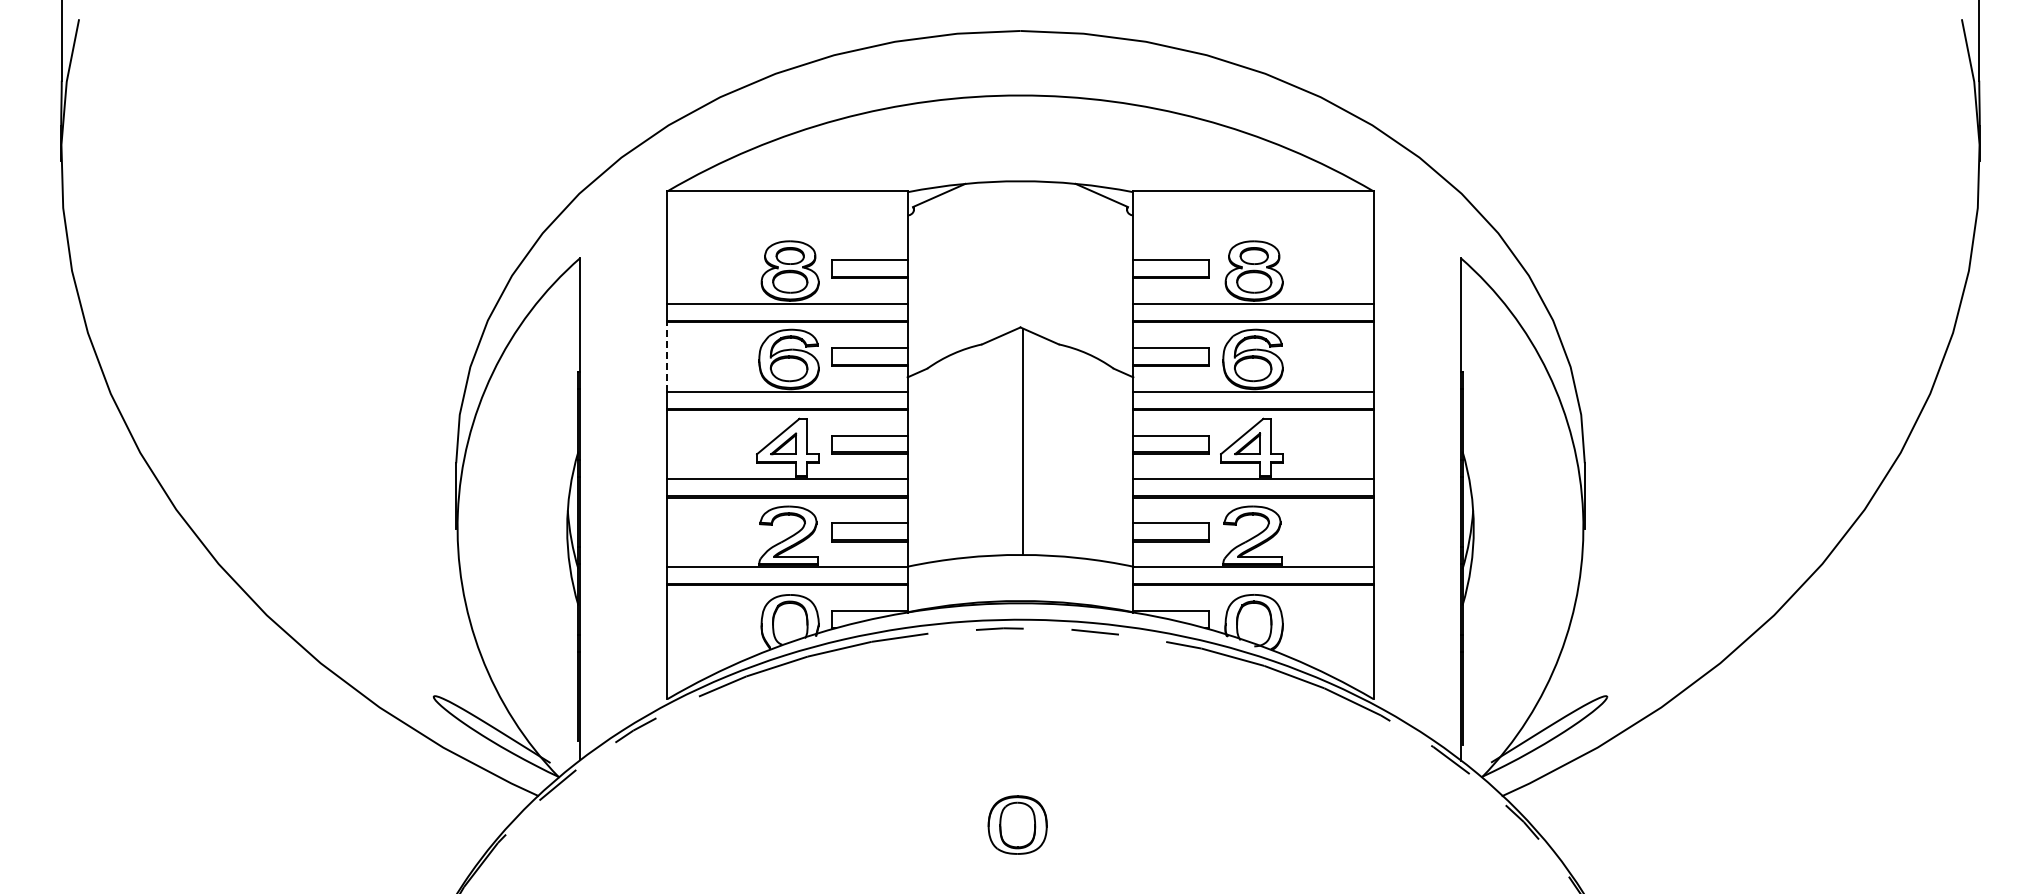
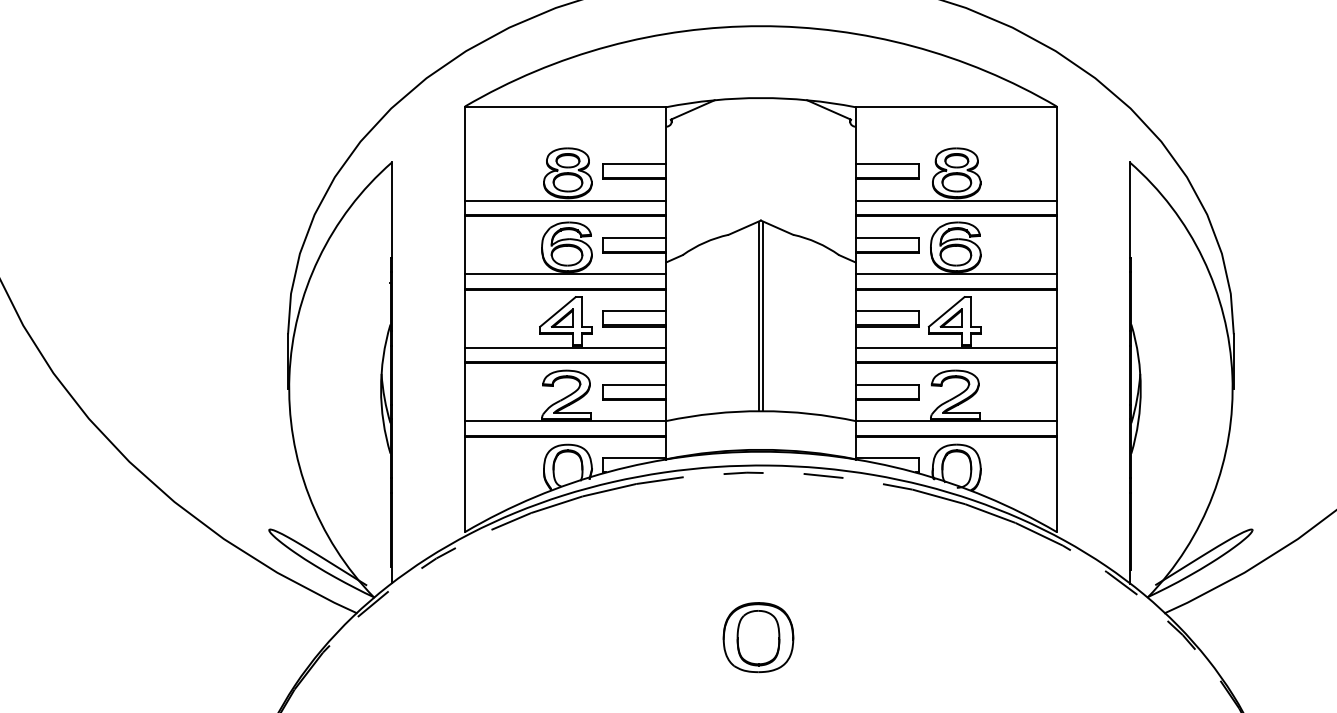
line: (667, 356) -> (465, 244), dashed -> solid
line: (1017, 441) -> (758, 316), added
part: (1017, 824) -> (758, 637), size x1.43

